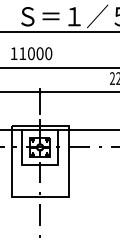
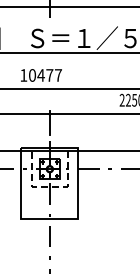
text: (35, 53) -> (45, 75), 11000 -> 10477
line: (39, 164) -> (49, 186), solid -> dashed

